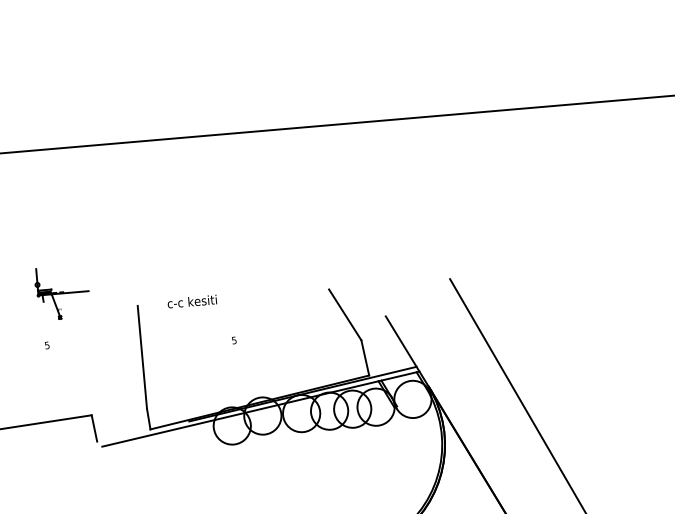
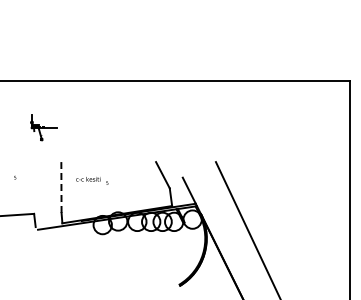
part: (61, 292) -> (43, 127), moved
text: (192, 302) -> (88, 179), moved
line: (142, 357) -> (61, 187), solid -> dashed

